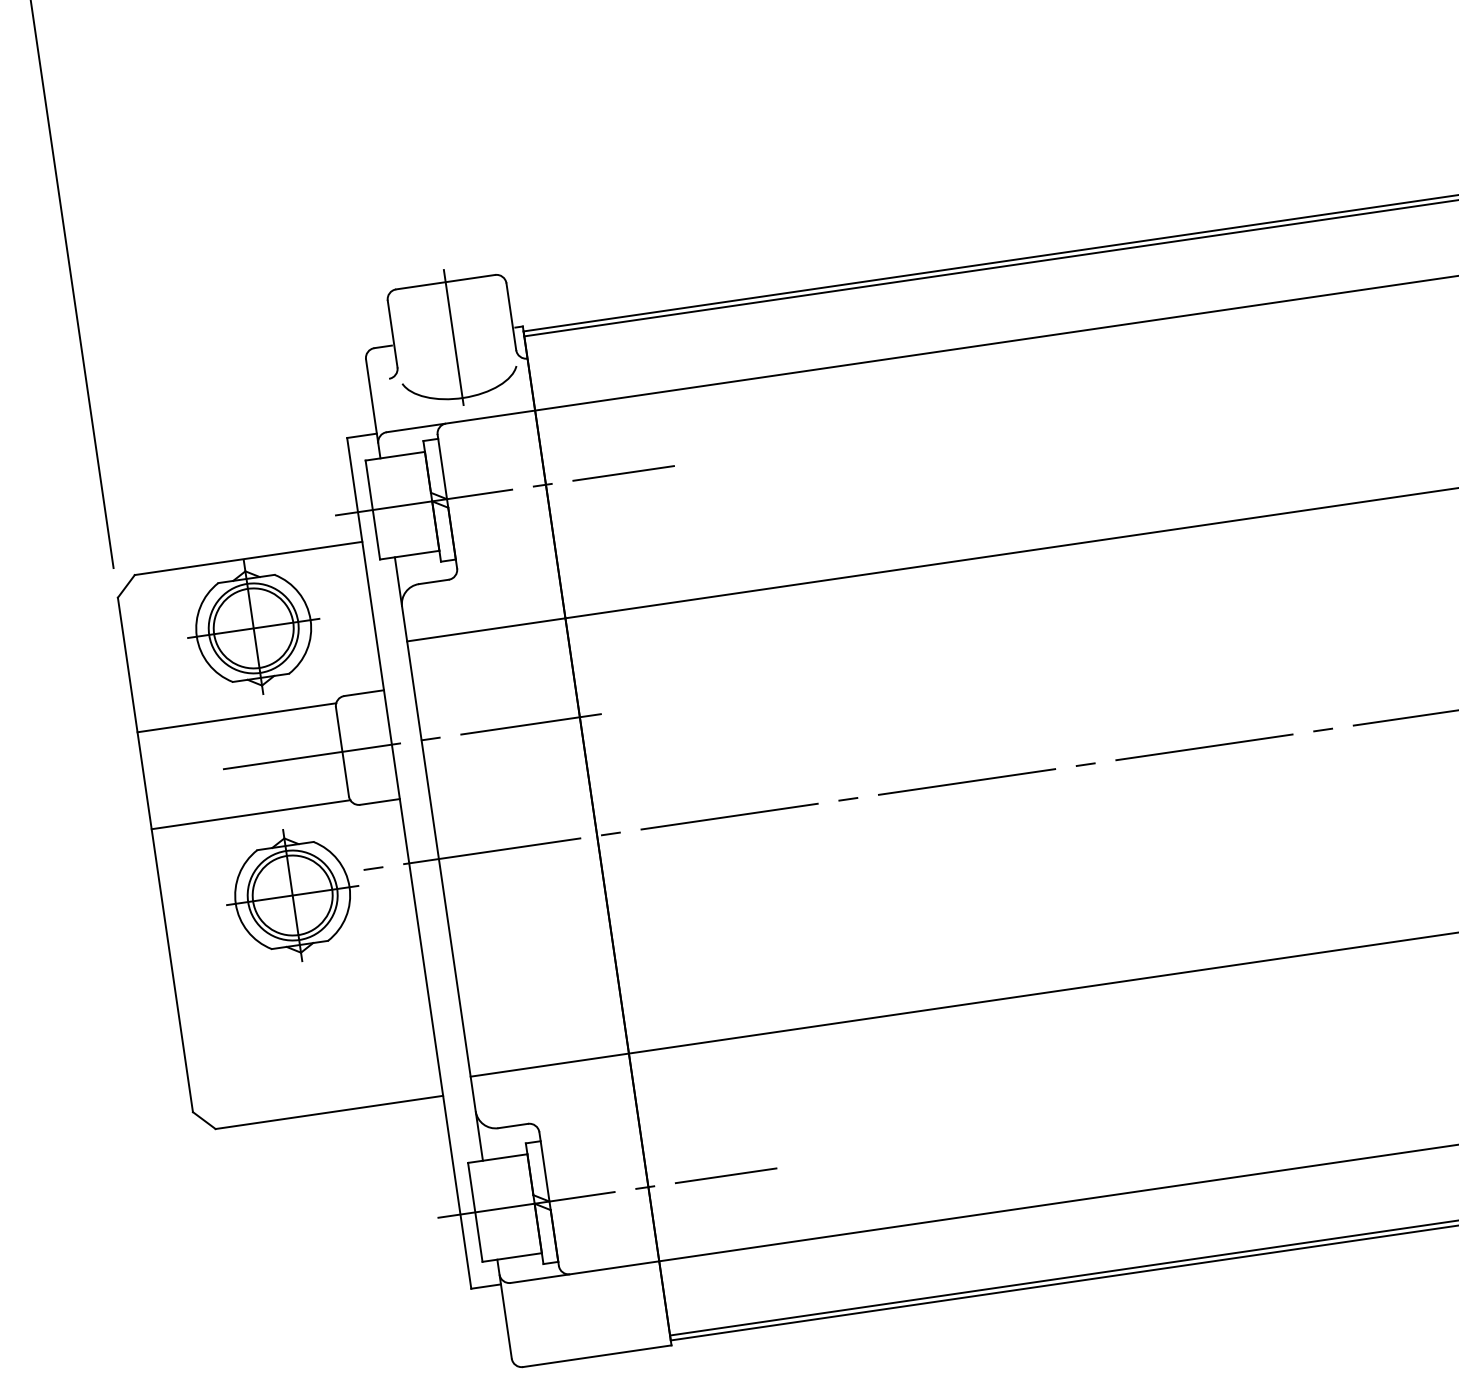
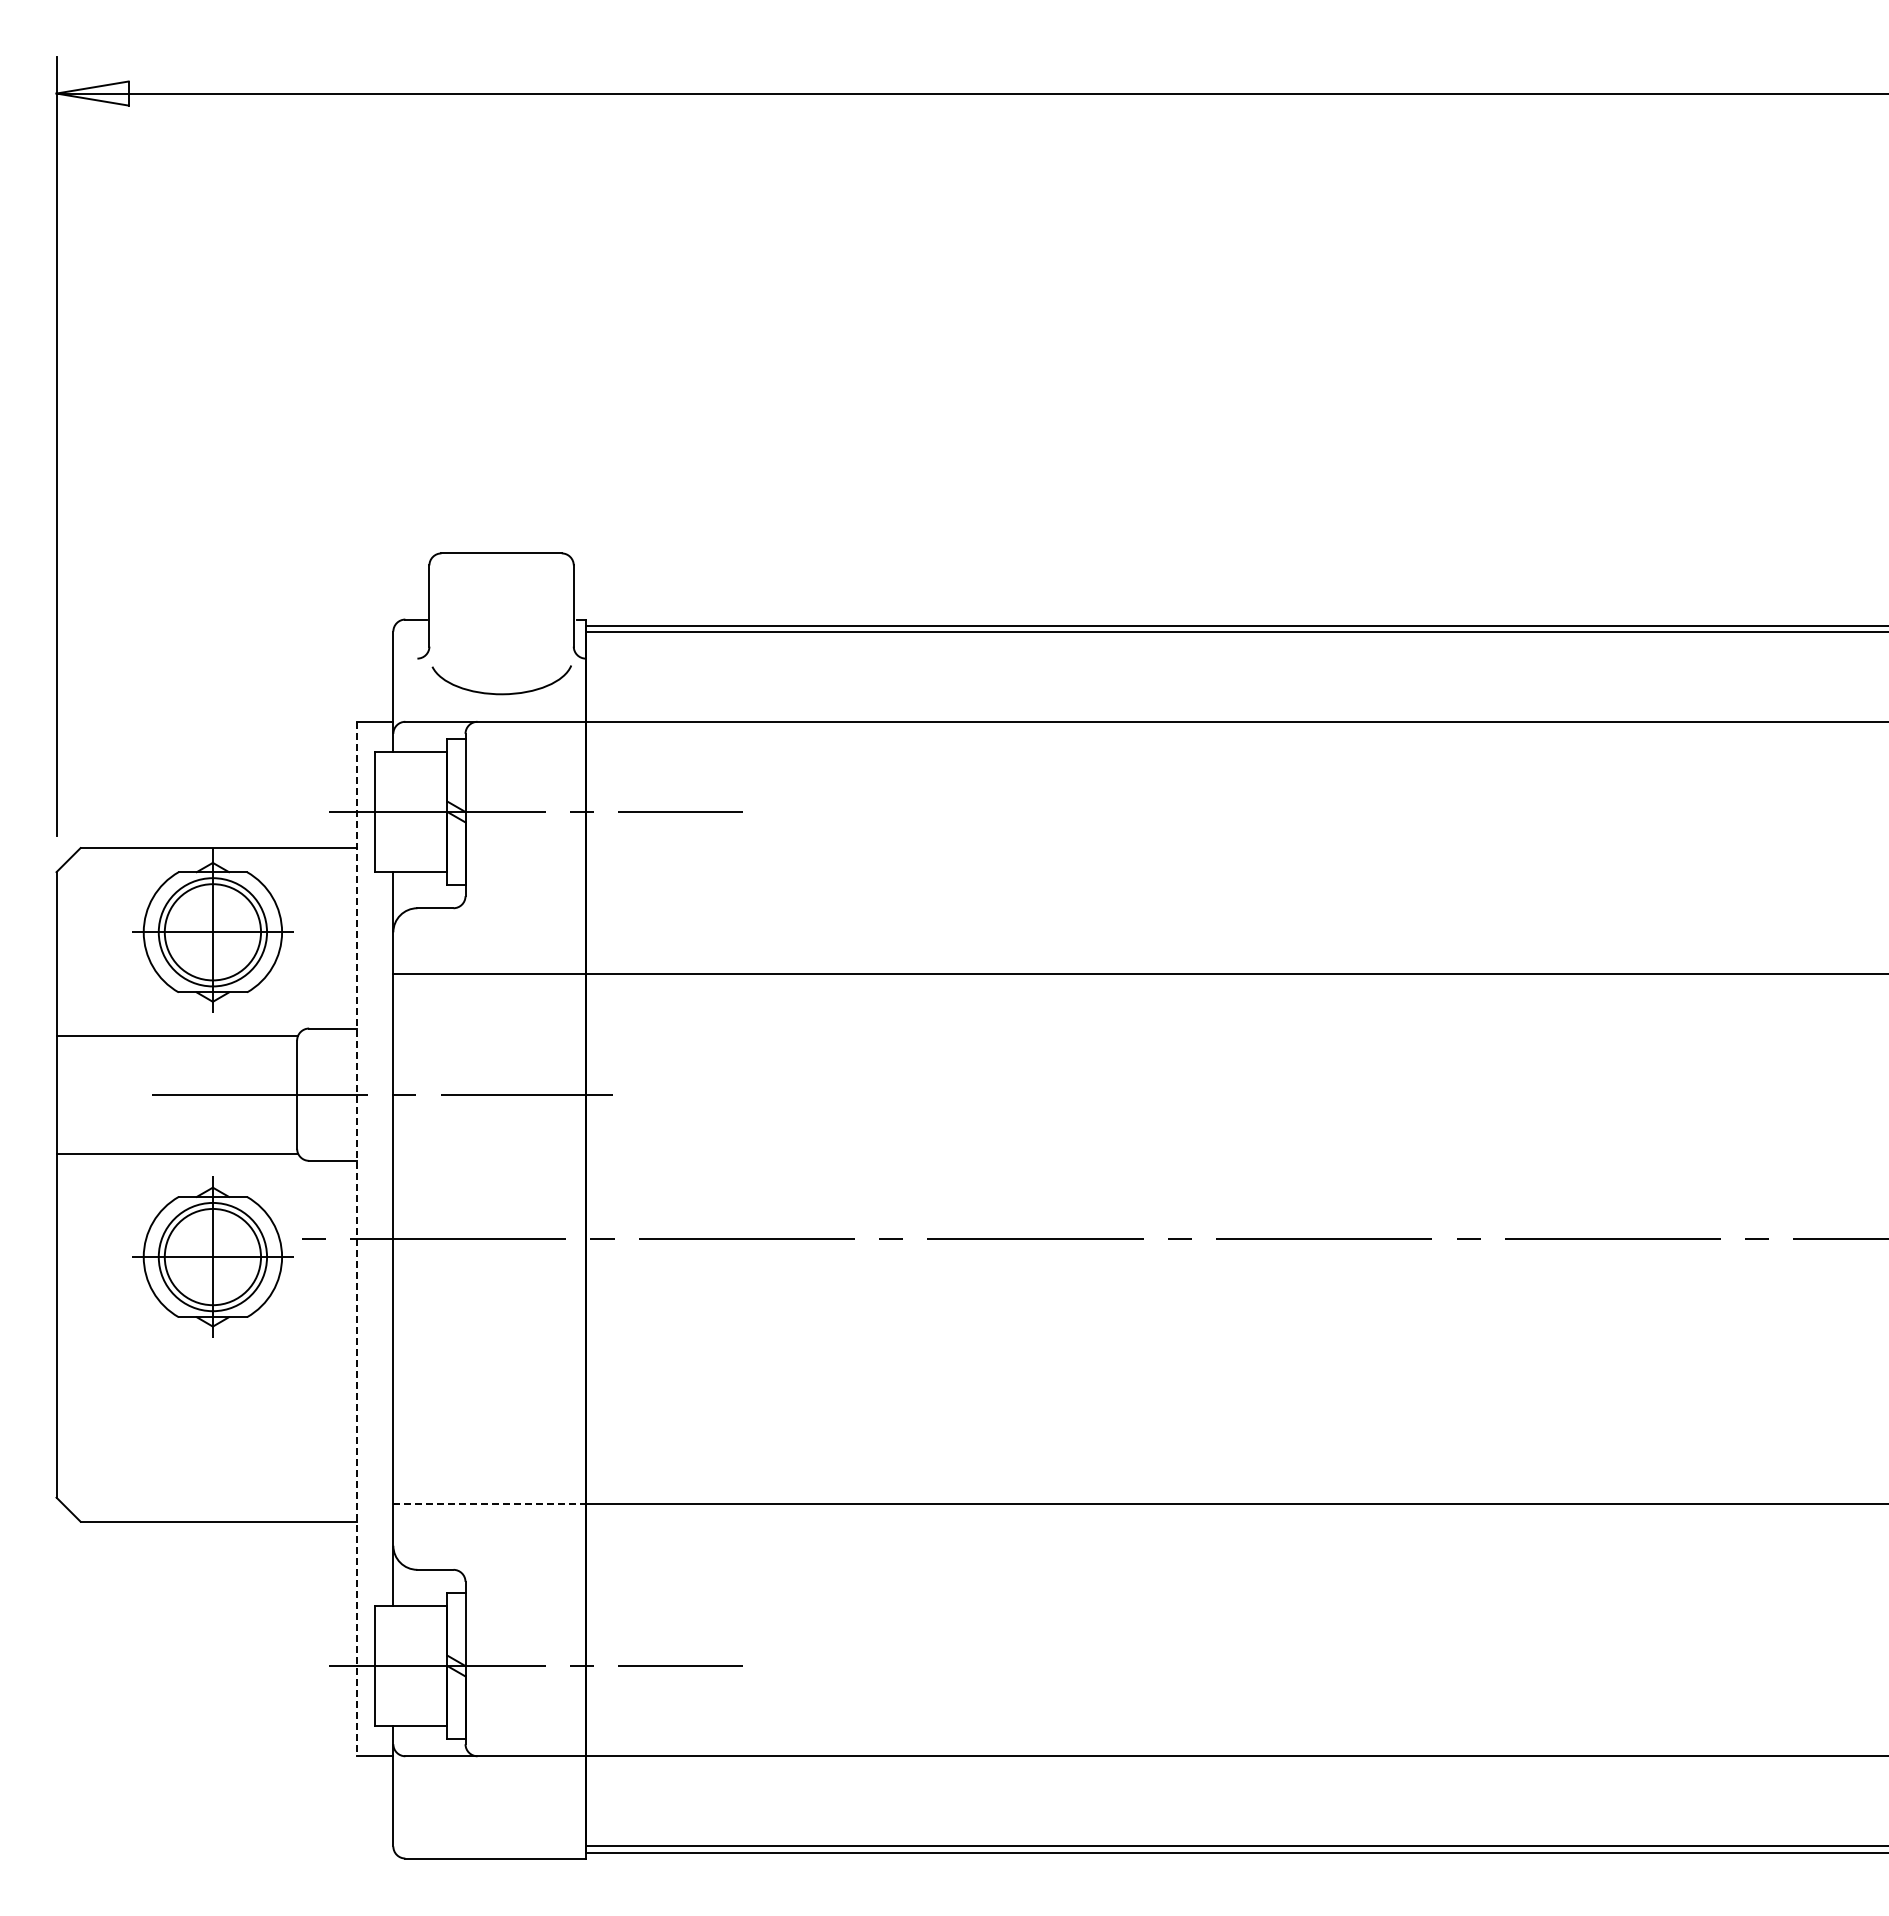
line: (453, 337) -> (501, 620), removed
line: (409, 863) -> (357, 1239), solid -> dashed
line: (550, 1064) -> (490, 1503), solid -> dashed

